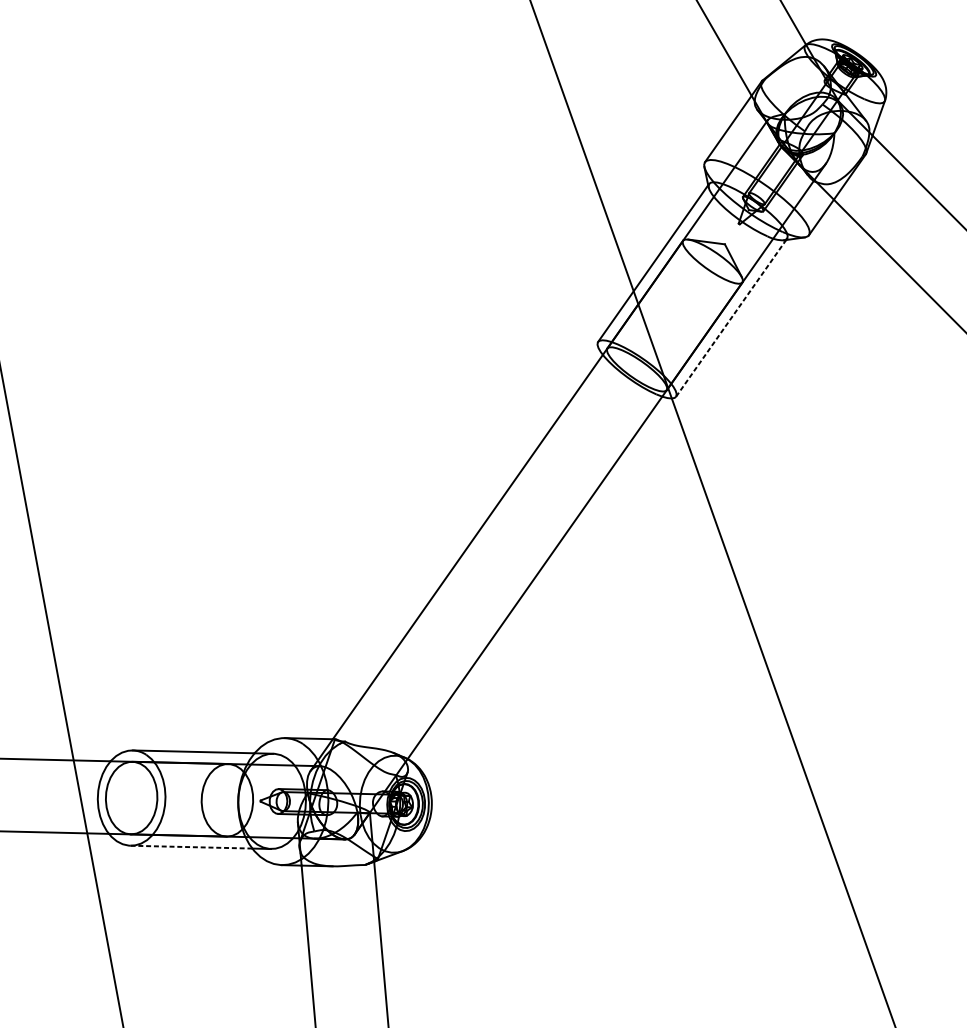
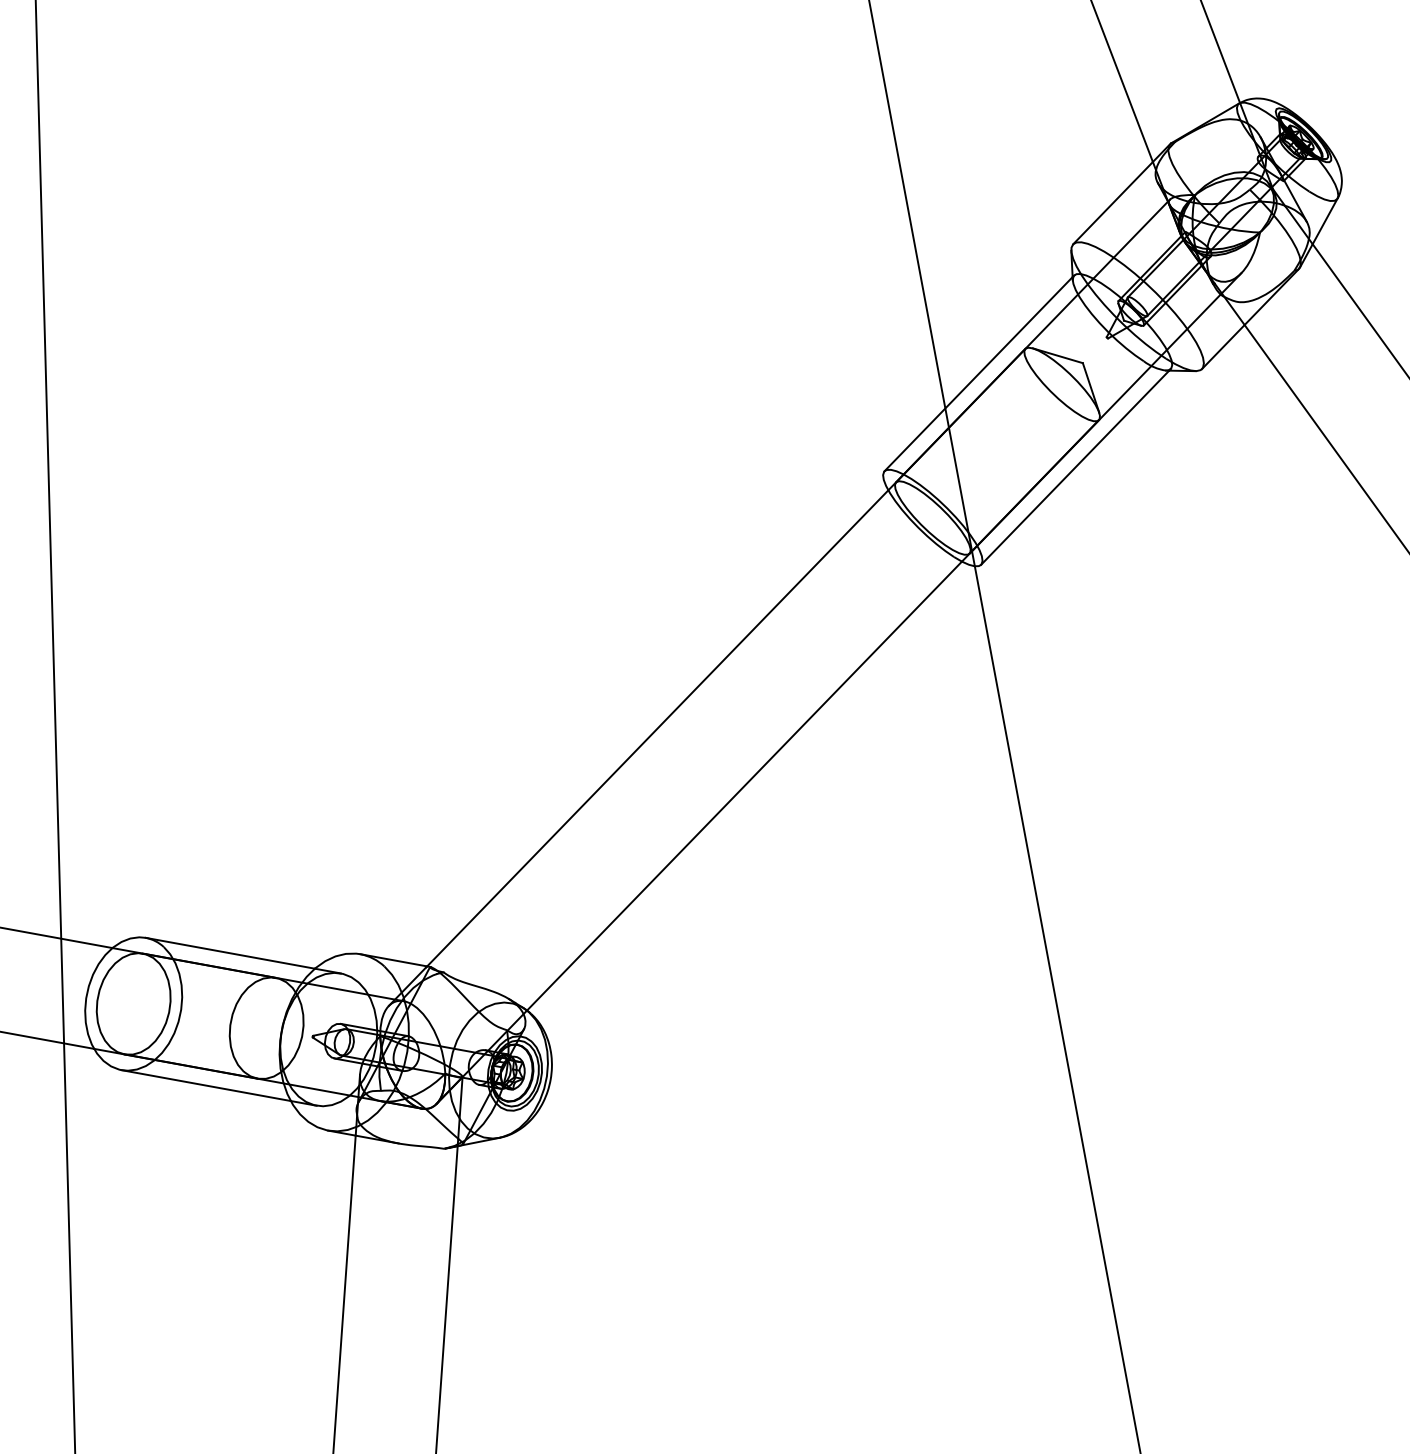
line: (731, 318) -> (1075, 467), dashed -> solid
line: (191, 847) -> (206, 1085), dashed -> solid

